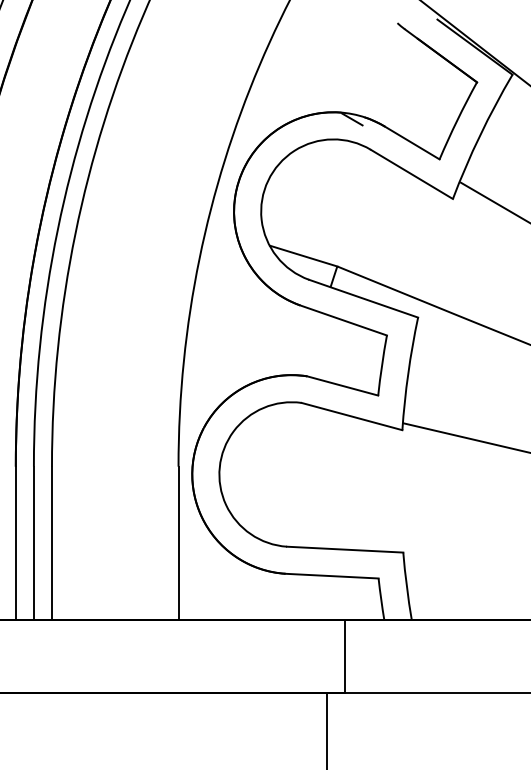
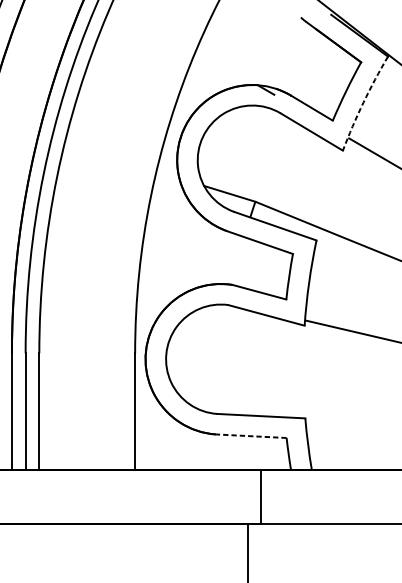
arc: (480, 135) -> (363, 102), solid -> dashed
line: (332, 576) -> (251, 436), solid -> dashed

